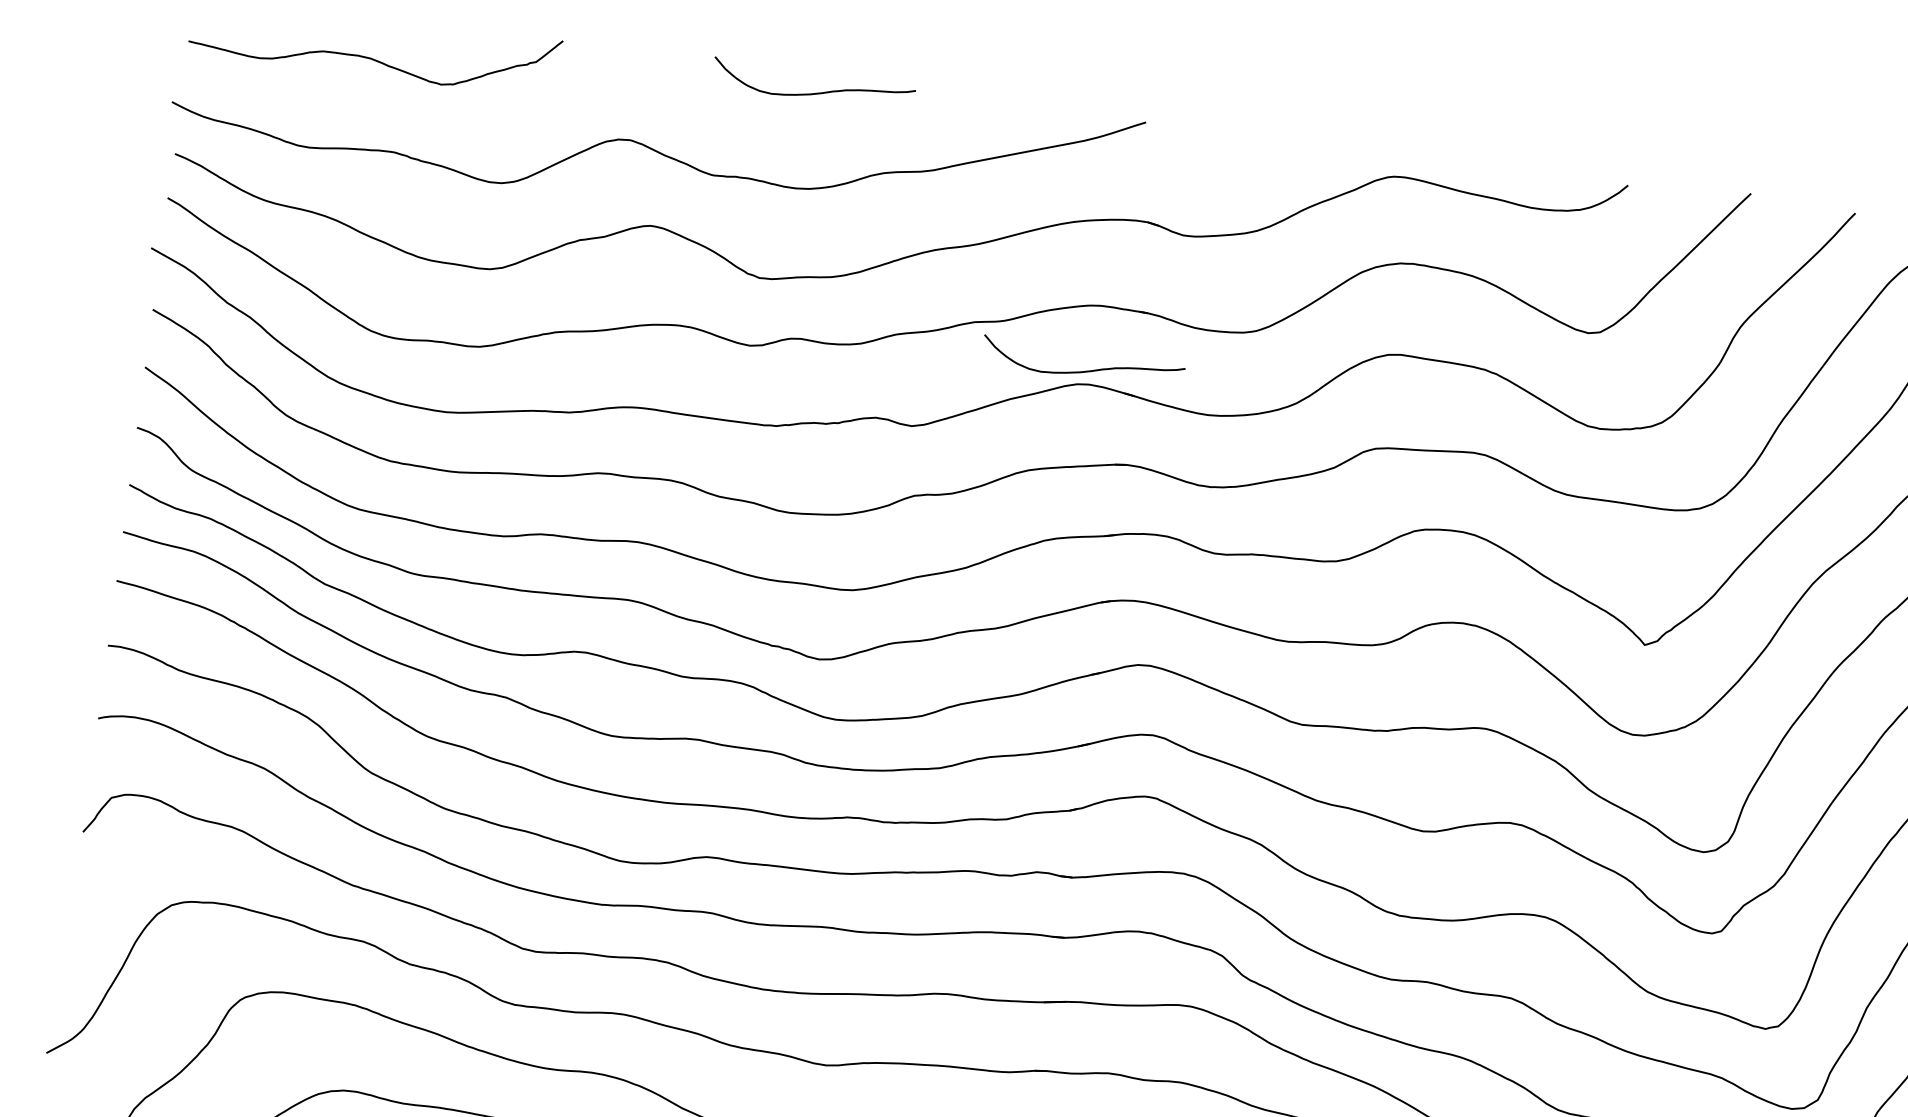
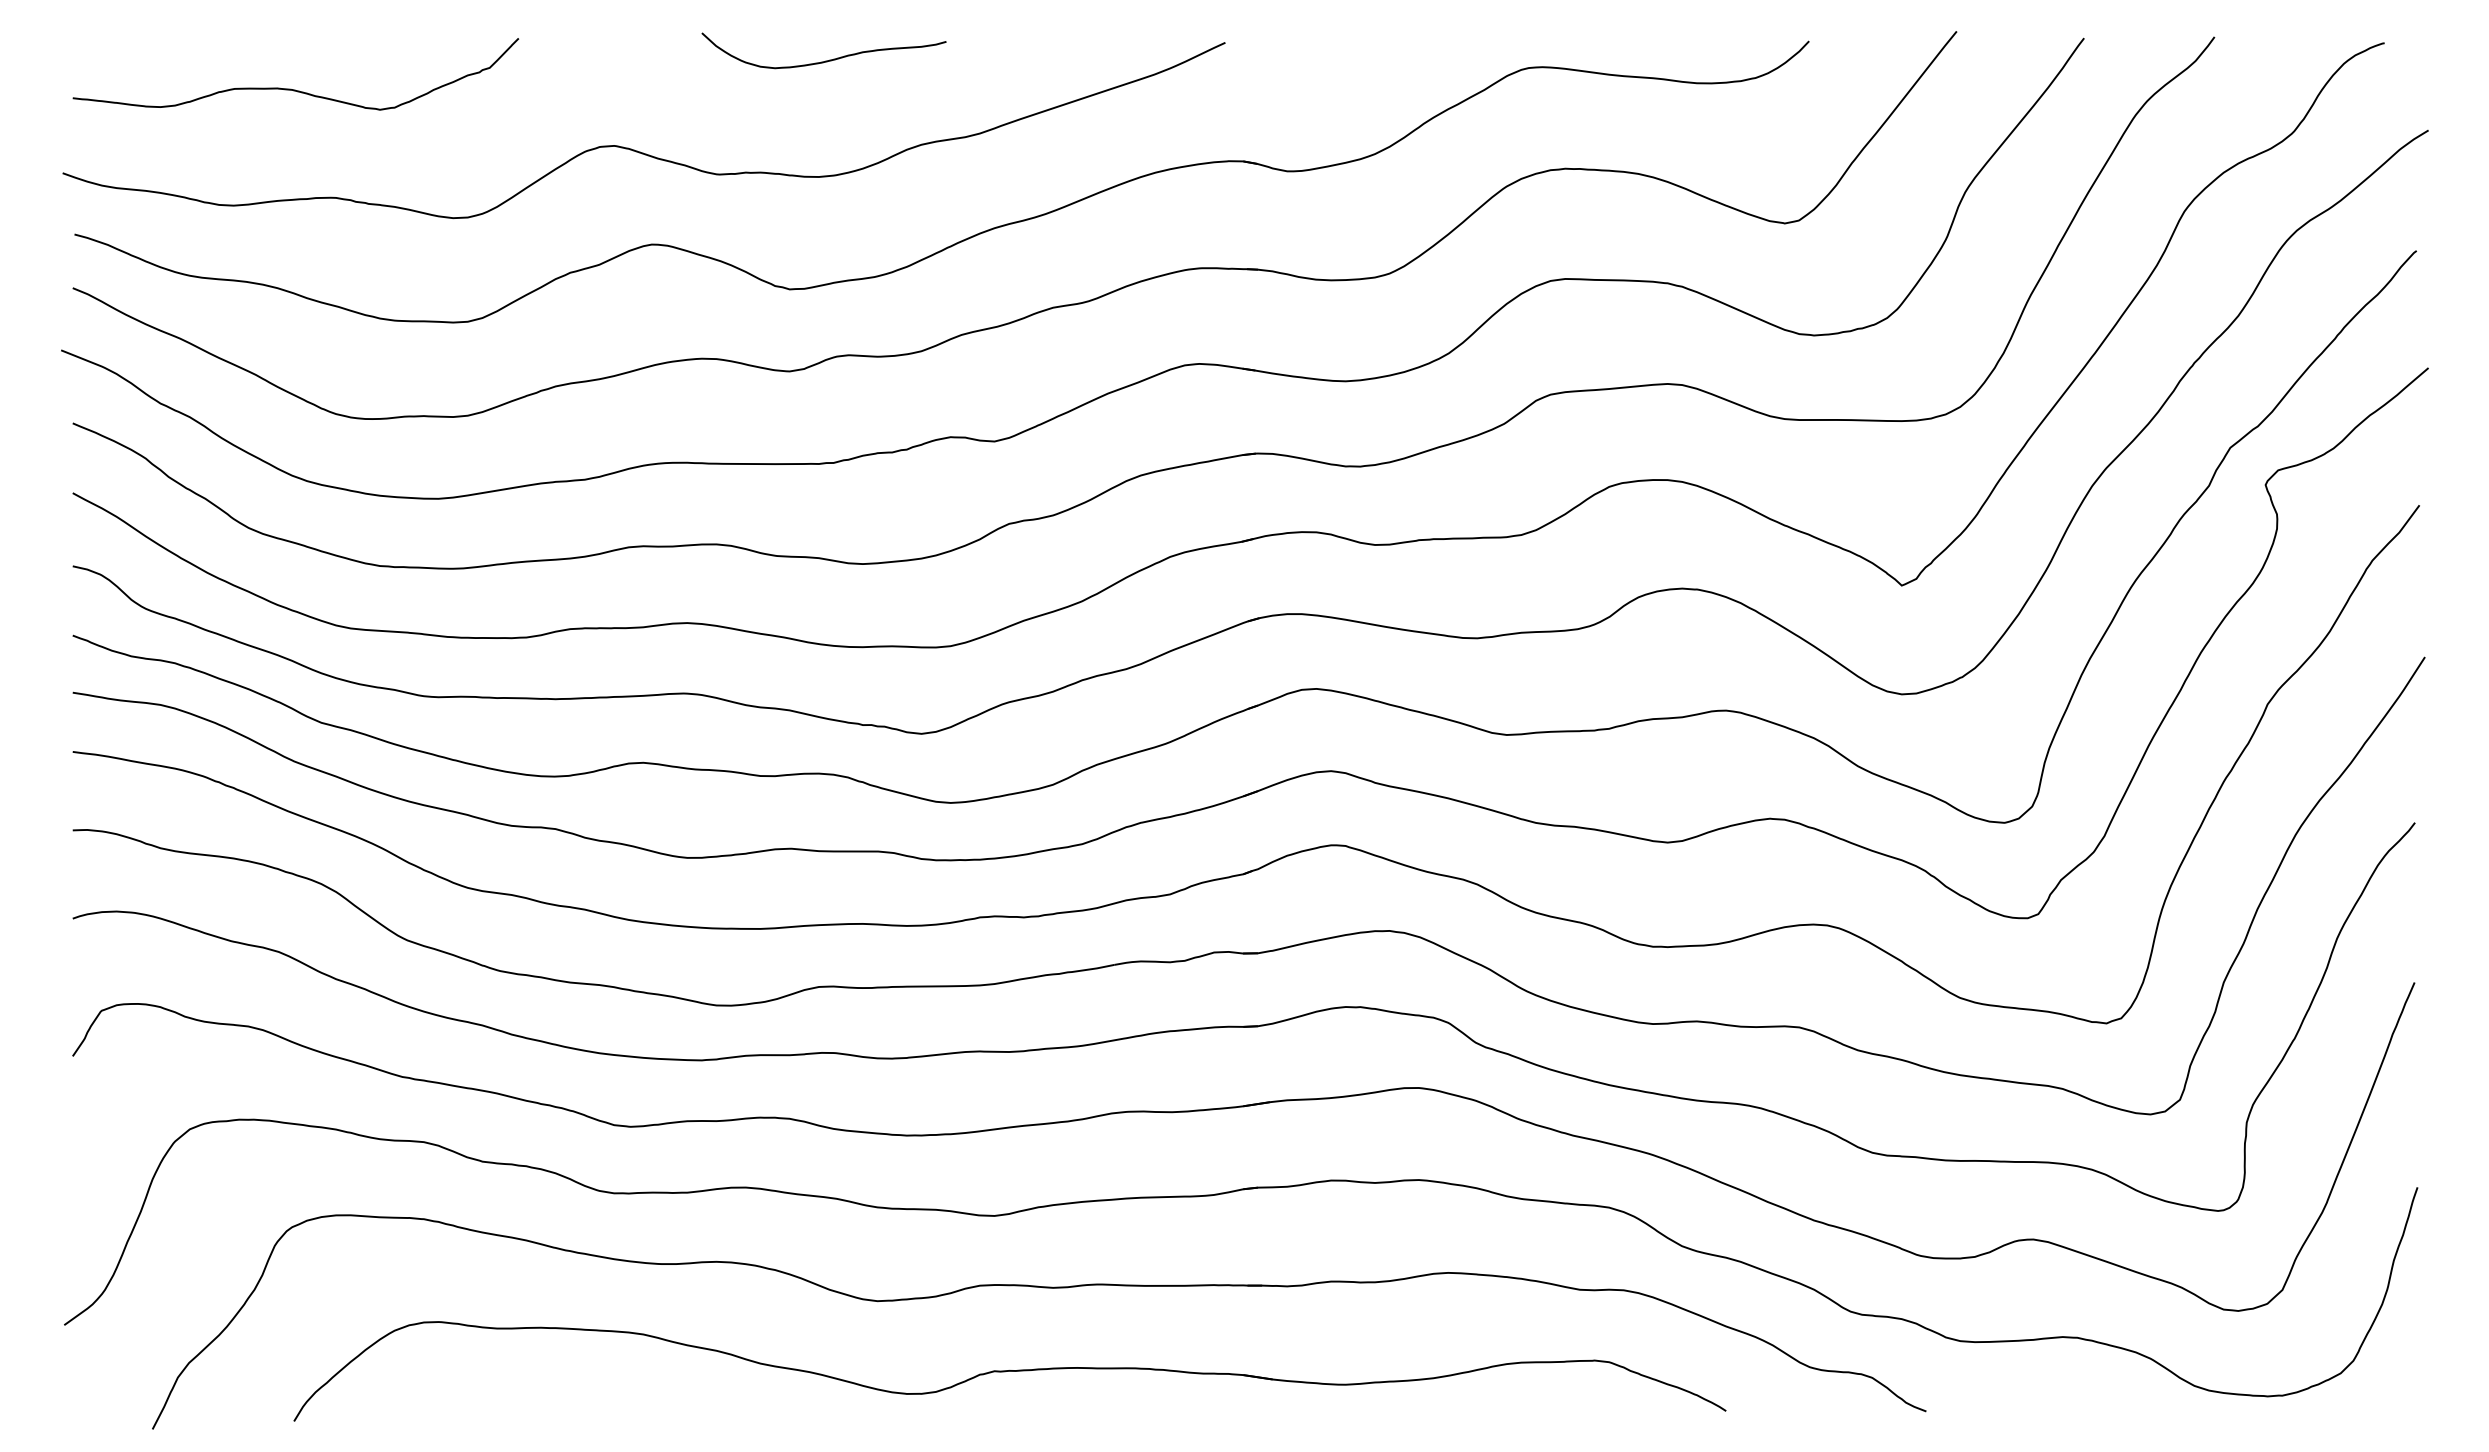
curve: (1083, 370) -> (1190, 348), removed

